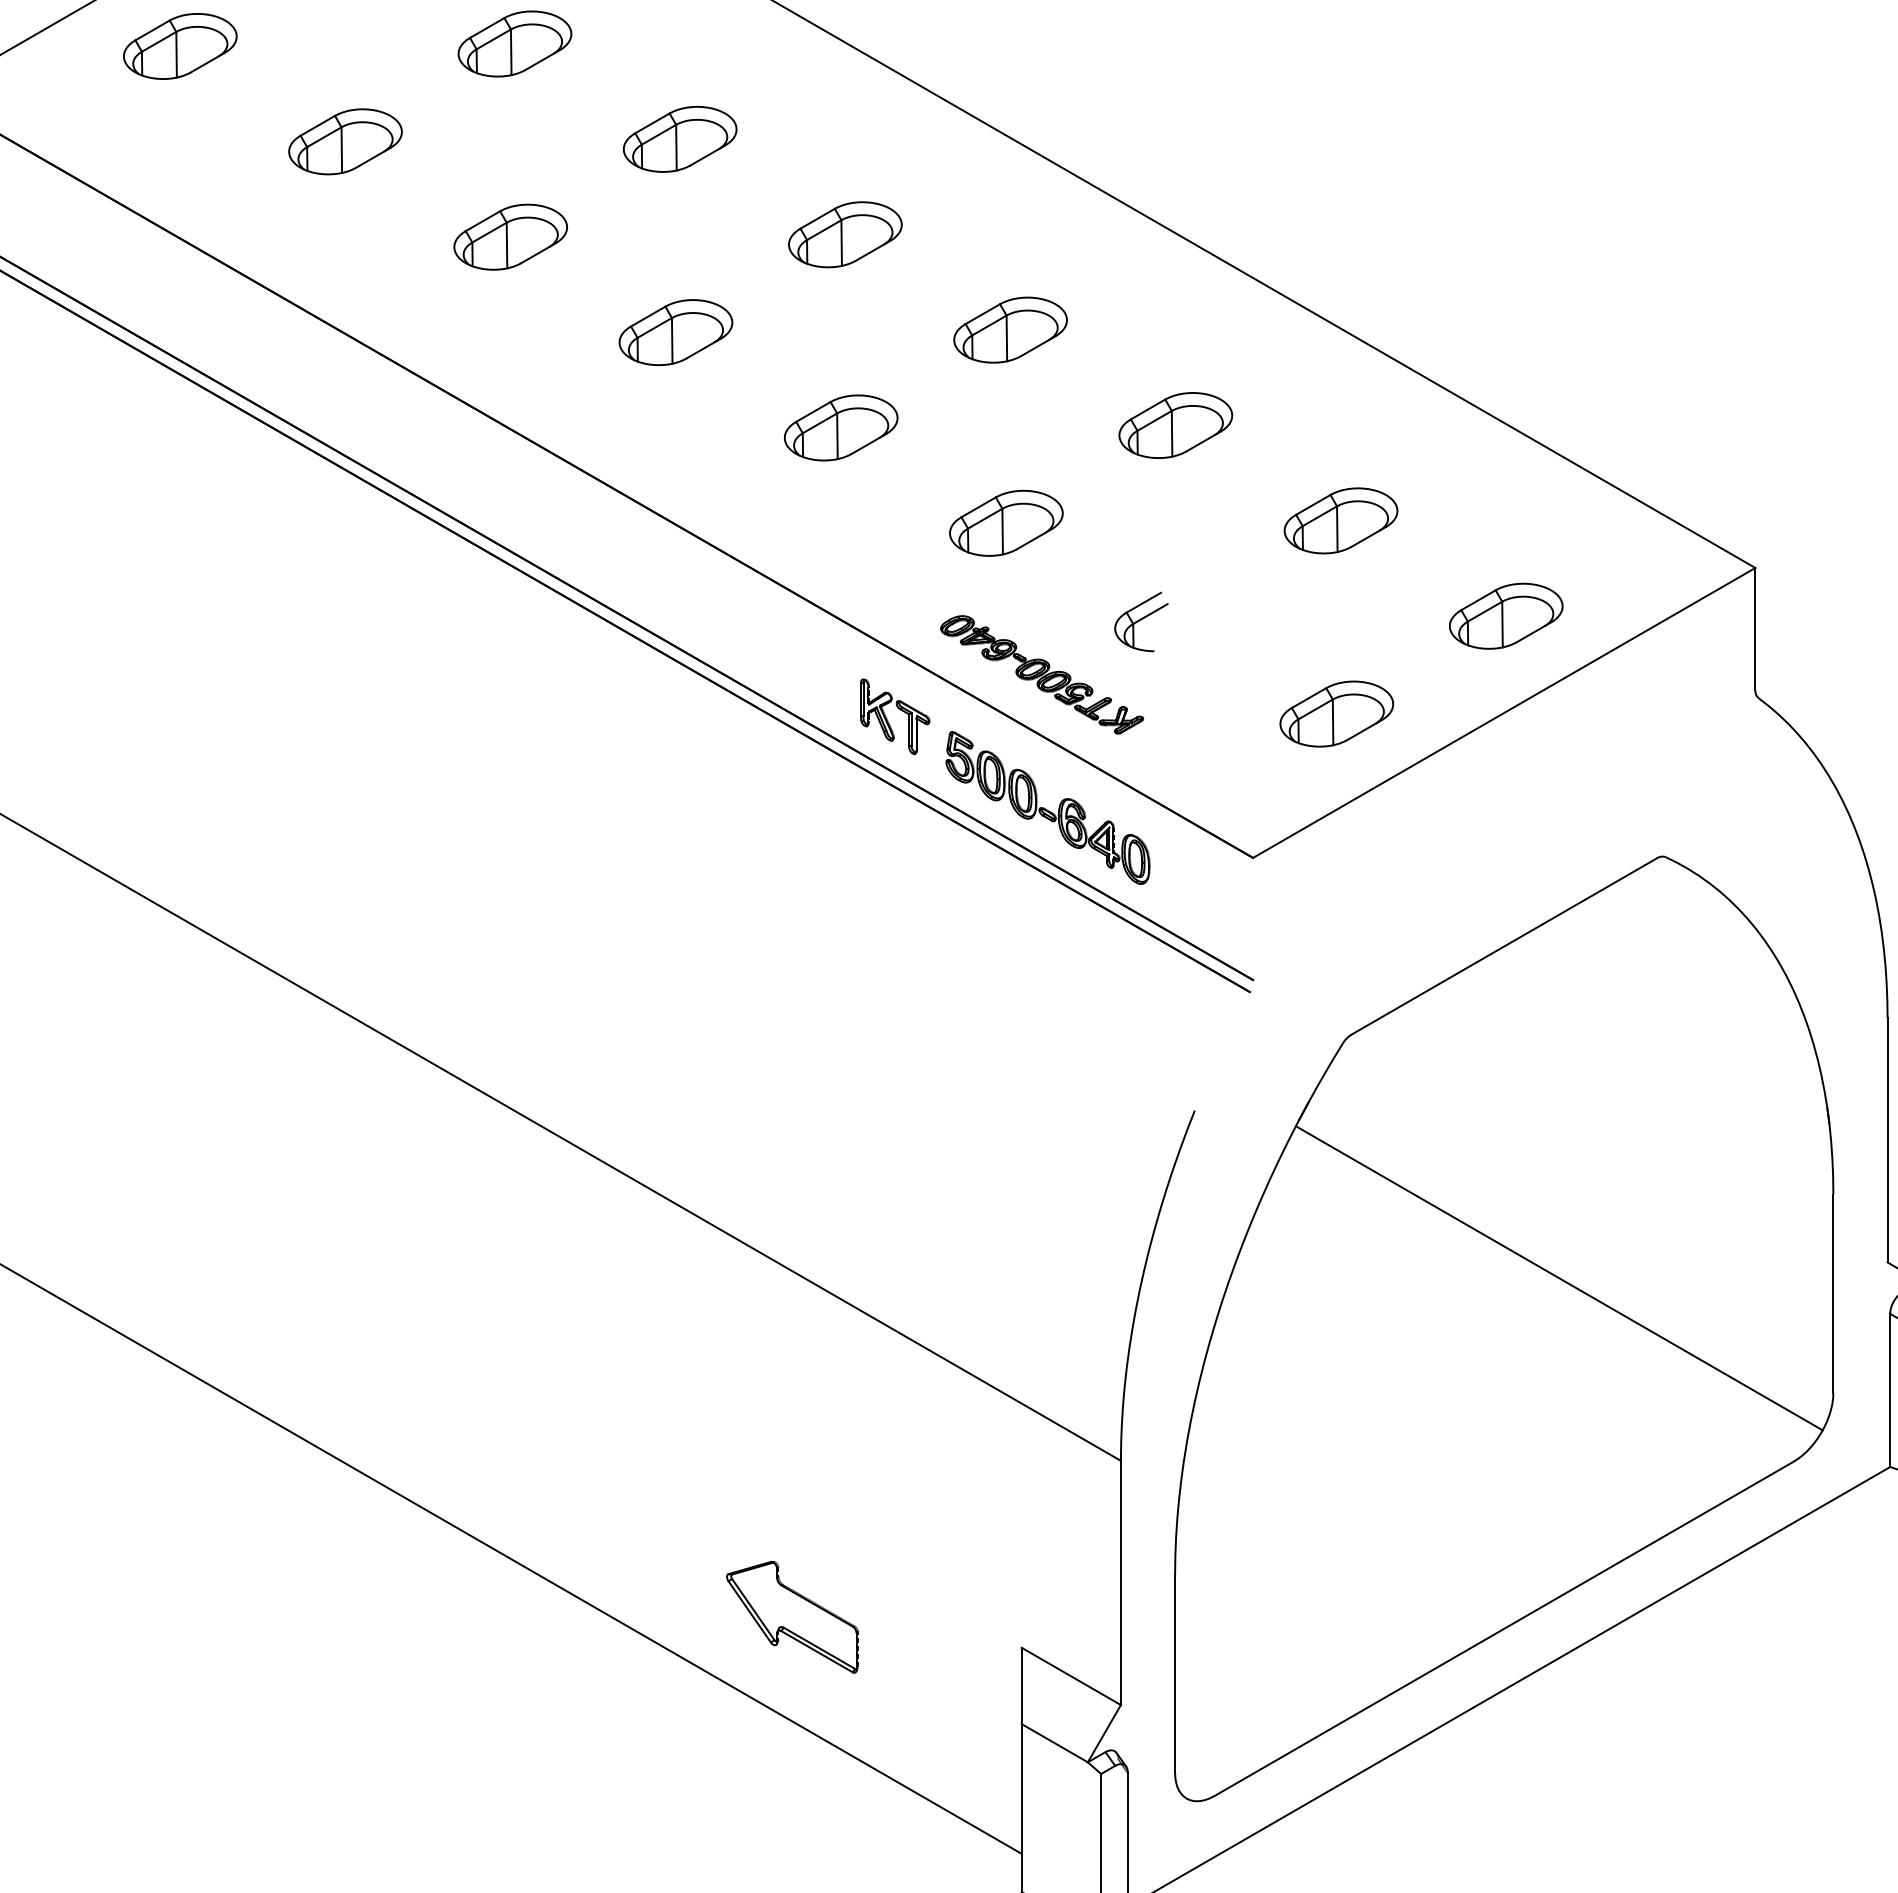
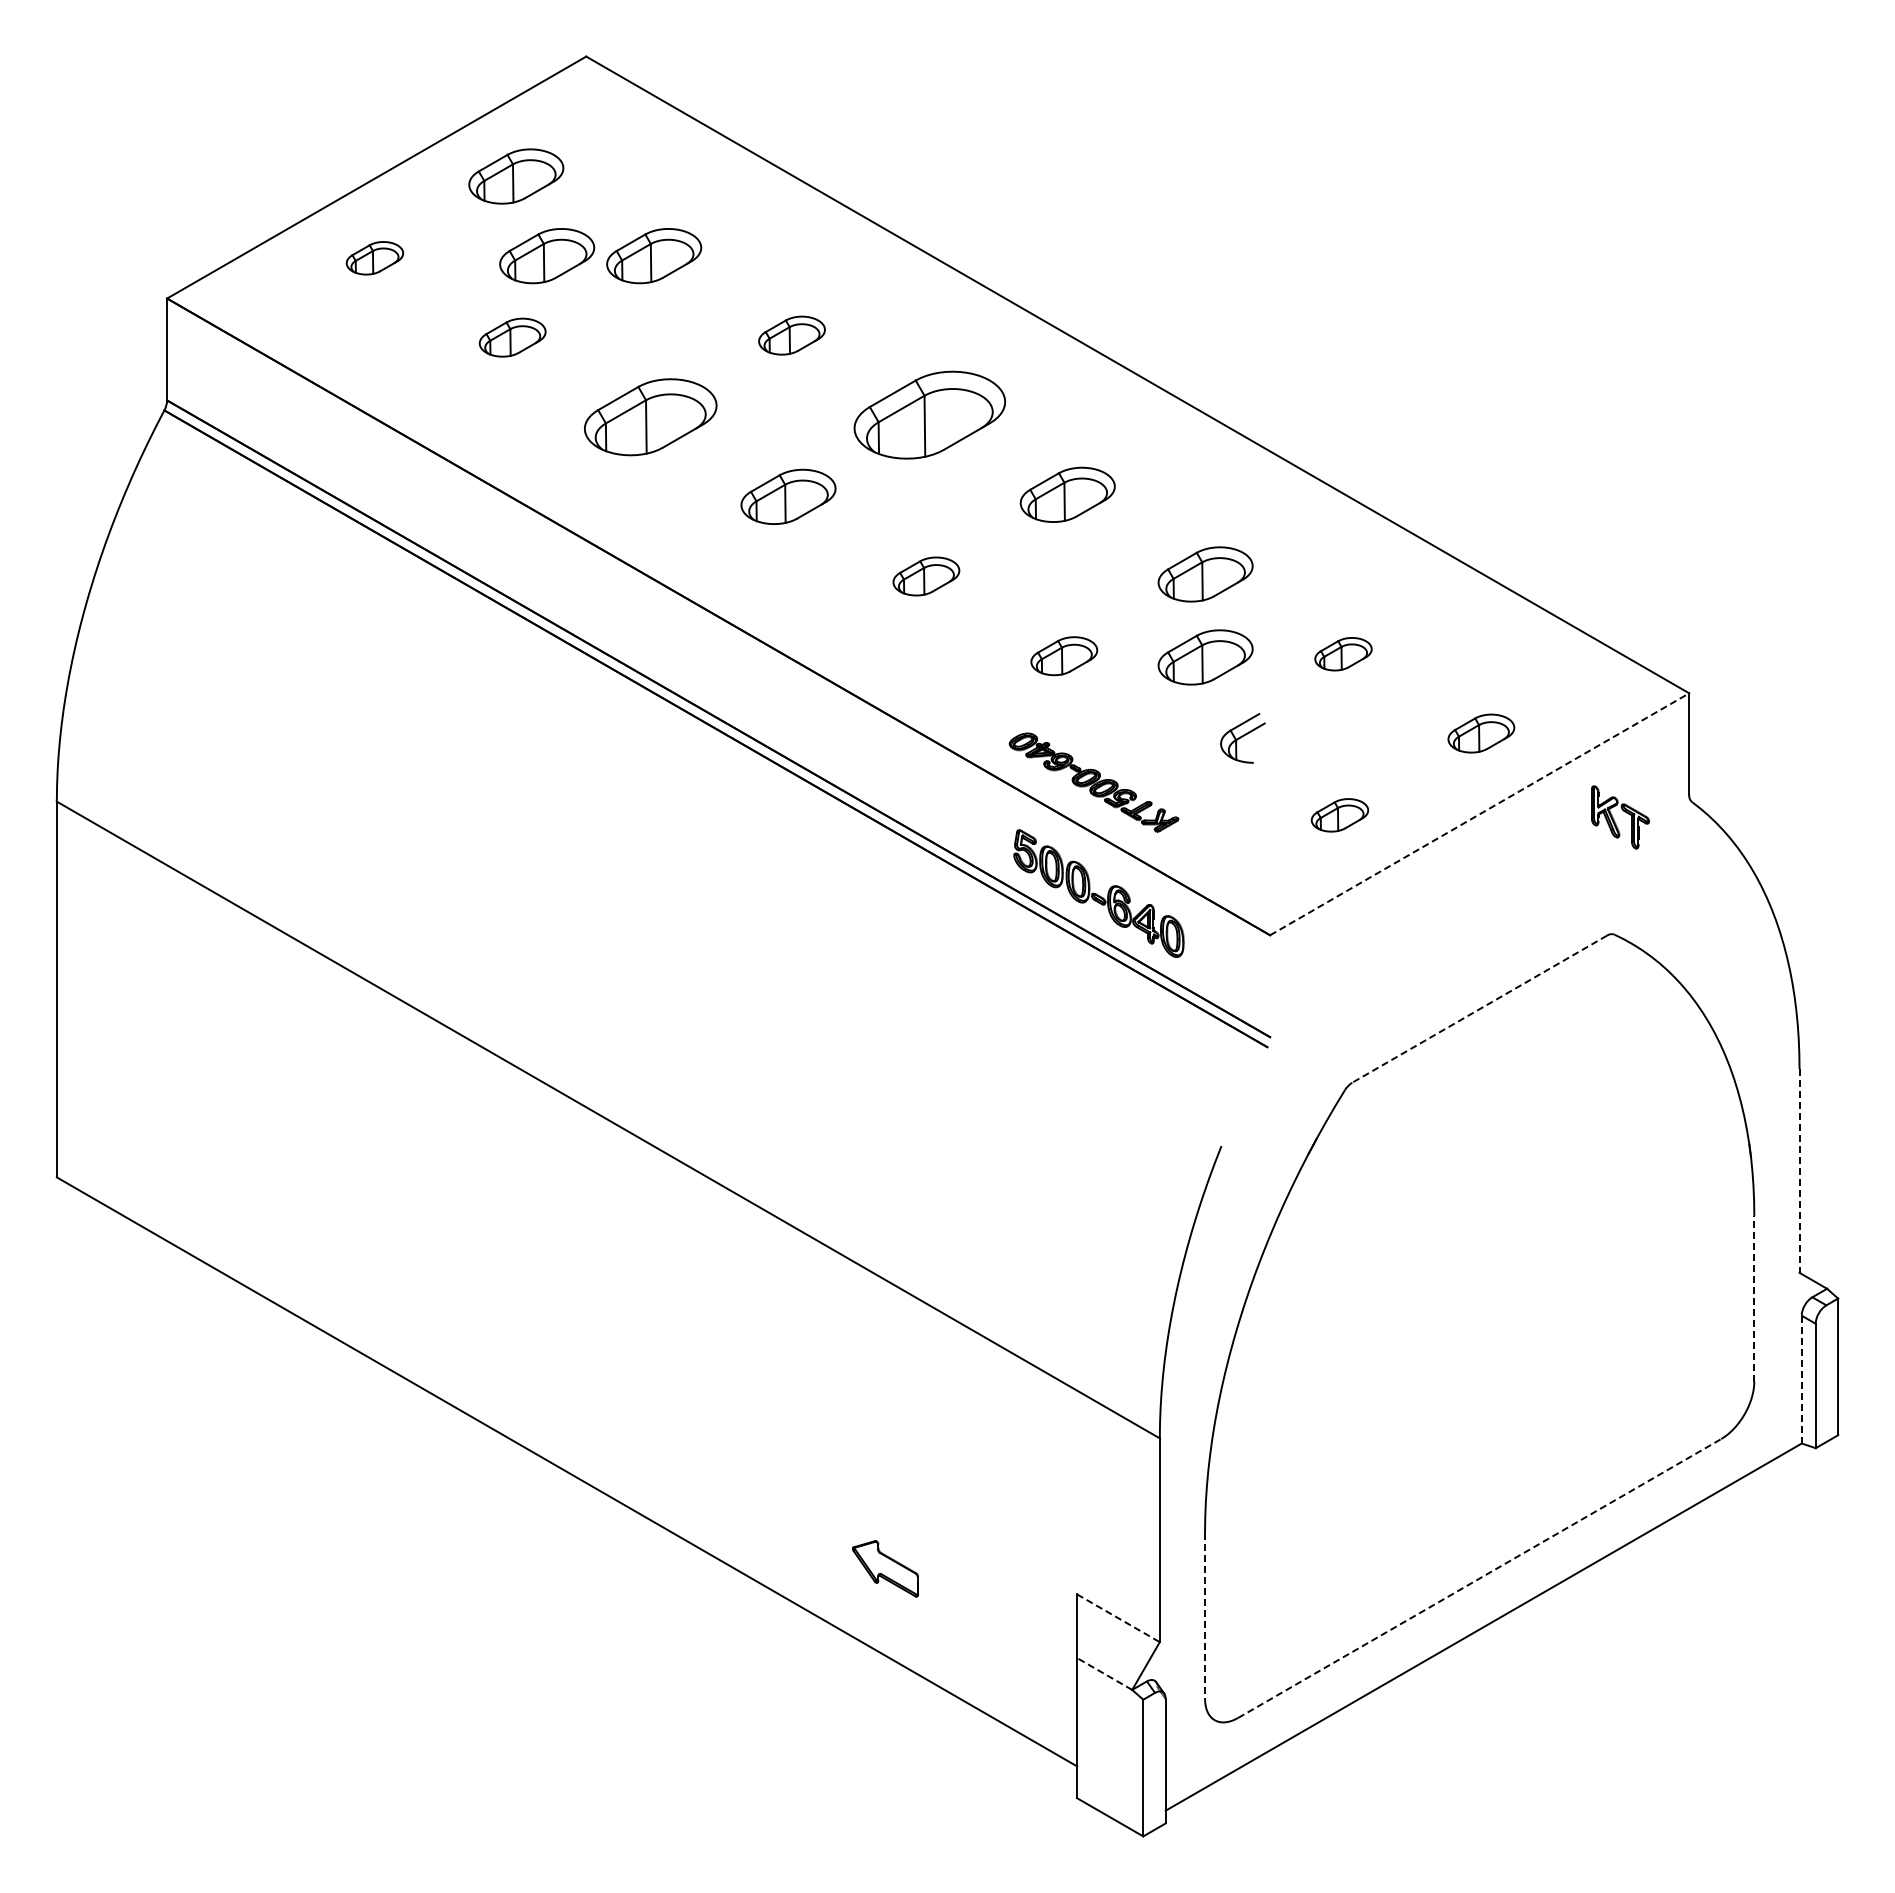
part: (387, 44) -> (547, 256), added
part: (179, 46) -> (374, 258), size x0.6
part: (679, 139) -> (791, 335), size x0.7
part: (345, 141) -> (512, 337), size x0.7
part: (844, 235) -> (929, 415), size x1.6
part: (510, 237) -> (650, 417), size x1.4
part: (841, 427) -> (926, 576), size x0.7
part: (1341, 521) -> (1343, 654), size x0.6
part: (1006, 523) -> (1064, 656), size x0.7
part: (1175, 525) -> (1205, 657), added
part: (1506, 616) -> (1481, 733), size x0.7
part: (1140, 622) -> (1242, 738), moved
line: (1504, 713) -> (1479, 814), solid -> dashed
part: (1336, 714) -> (1339, 815), size x0.6
part: (888, 719) -> (1614, 819), moved
line: (1504, 946) -> (1479, 1009), solid -> dashed
line: (1887, 1139) -> (1799, 1170), solid -> dashed
line: (1559, 1277) -> (1525, 1285), removed
line: (1833, 1293) -> (1754, 1298), solid -> dashed
line: (1889, 1390) -> (1801, 1379), solid -> dashed
part: (792, 1616) -> (885, 1568), size x0.6
line: (1504, 1628) -> (1479, 1578), solid -> dashed
line: (1175, 1674) -> (1205, 1616), solid -> dashed
line: (1071, 1676) -> (1118, 1618), solid -> dashed
line: (1054, 1743) -> (1104, 1674), solid -> dashed

